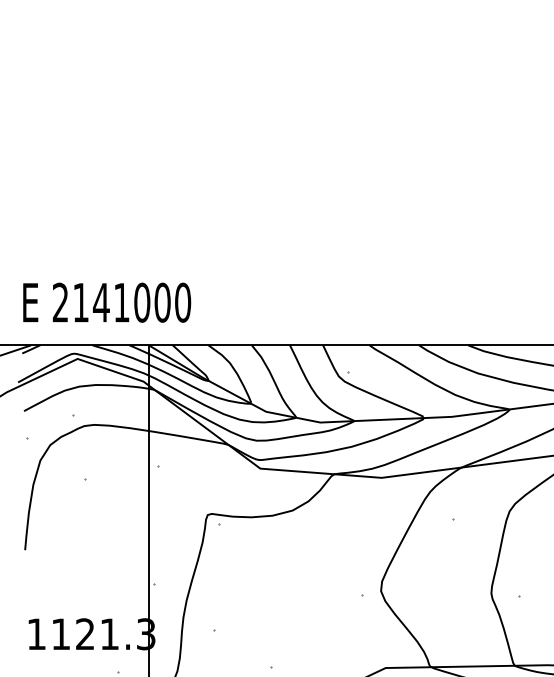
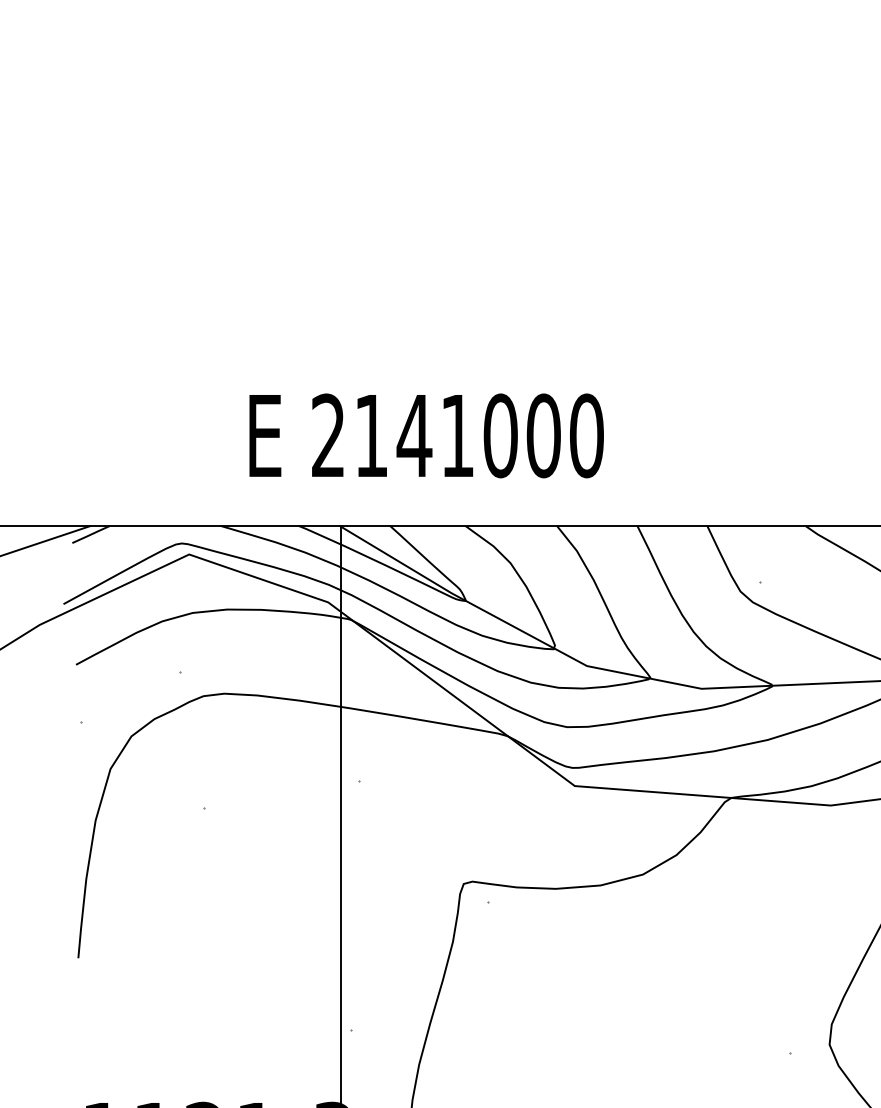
text: (107, 302) -> (427, 435), moved

